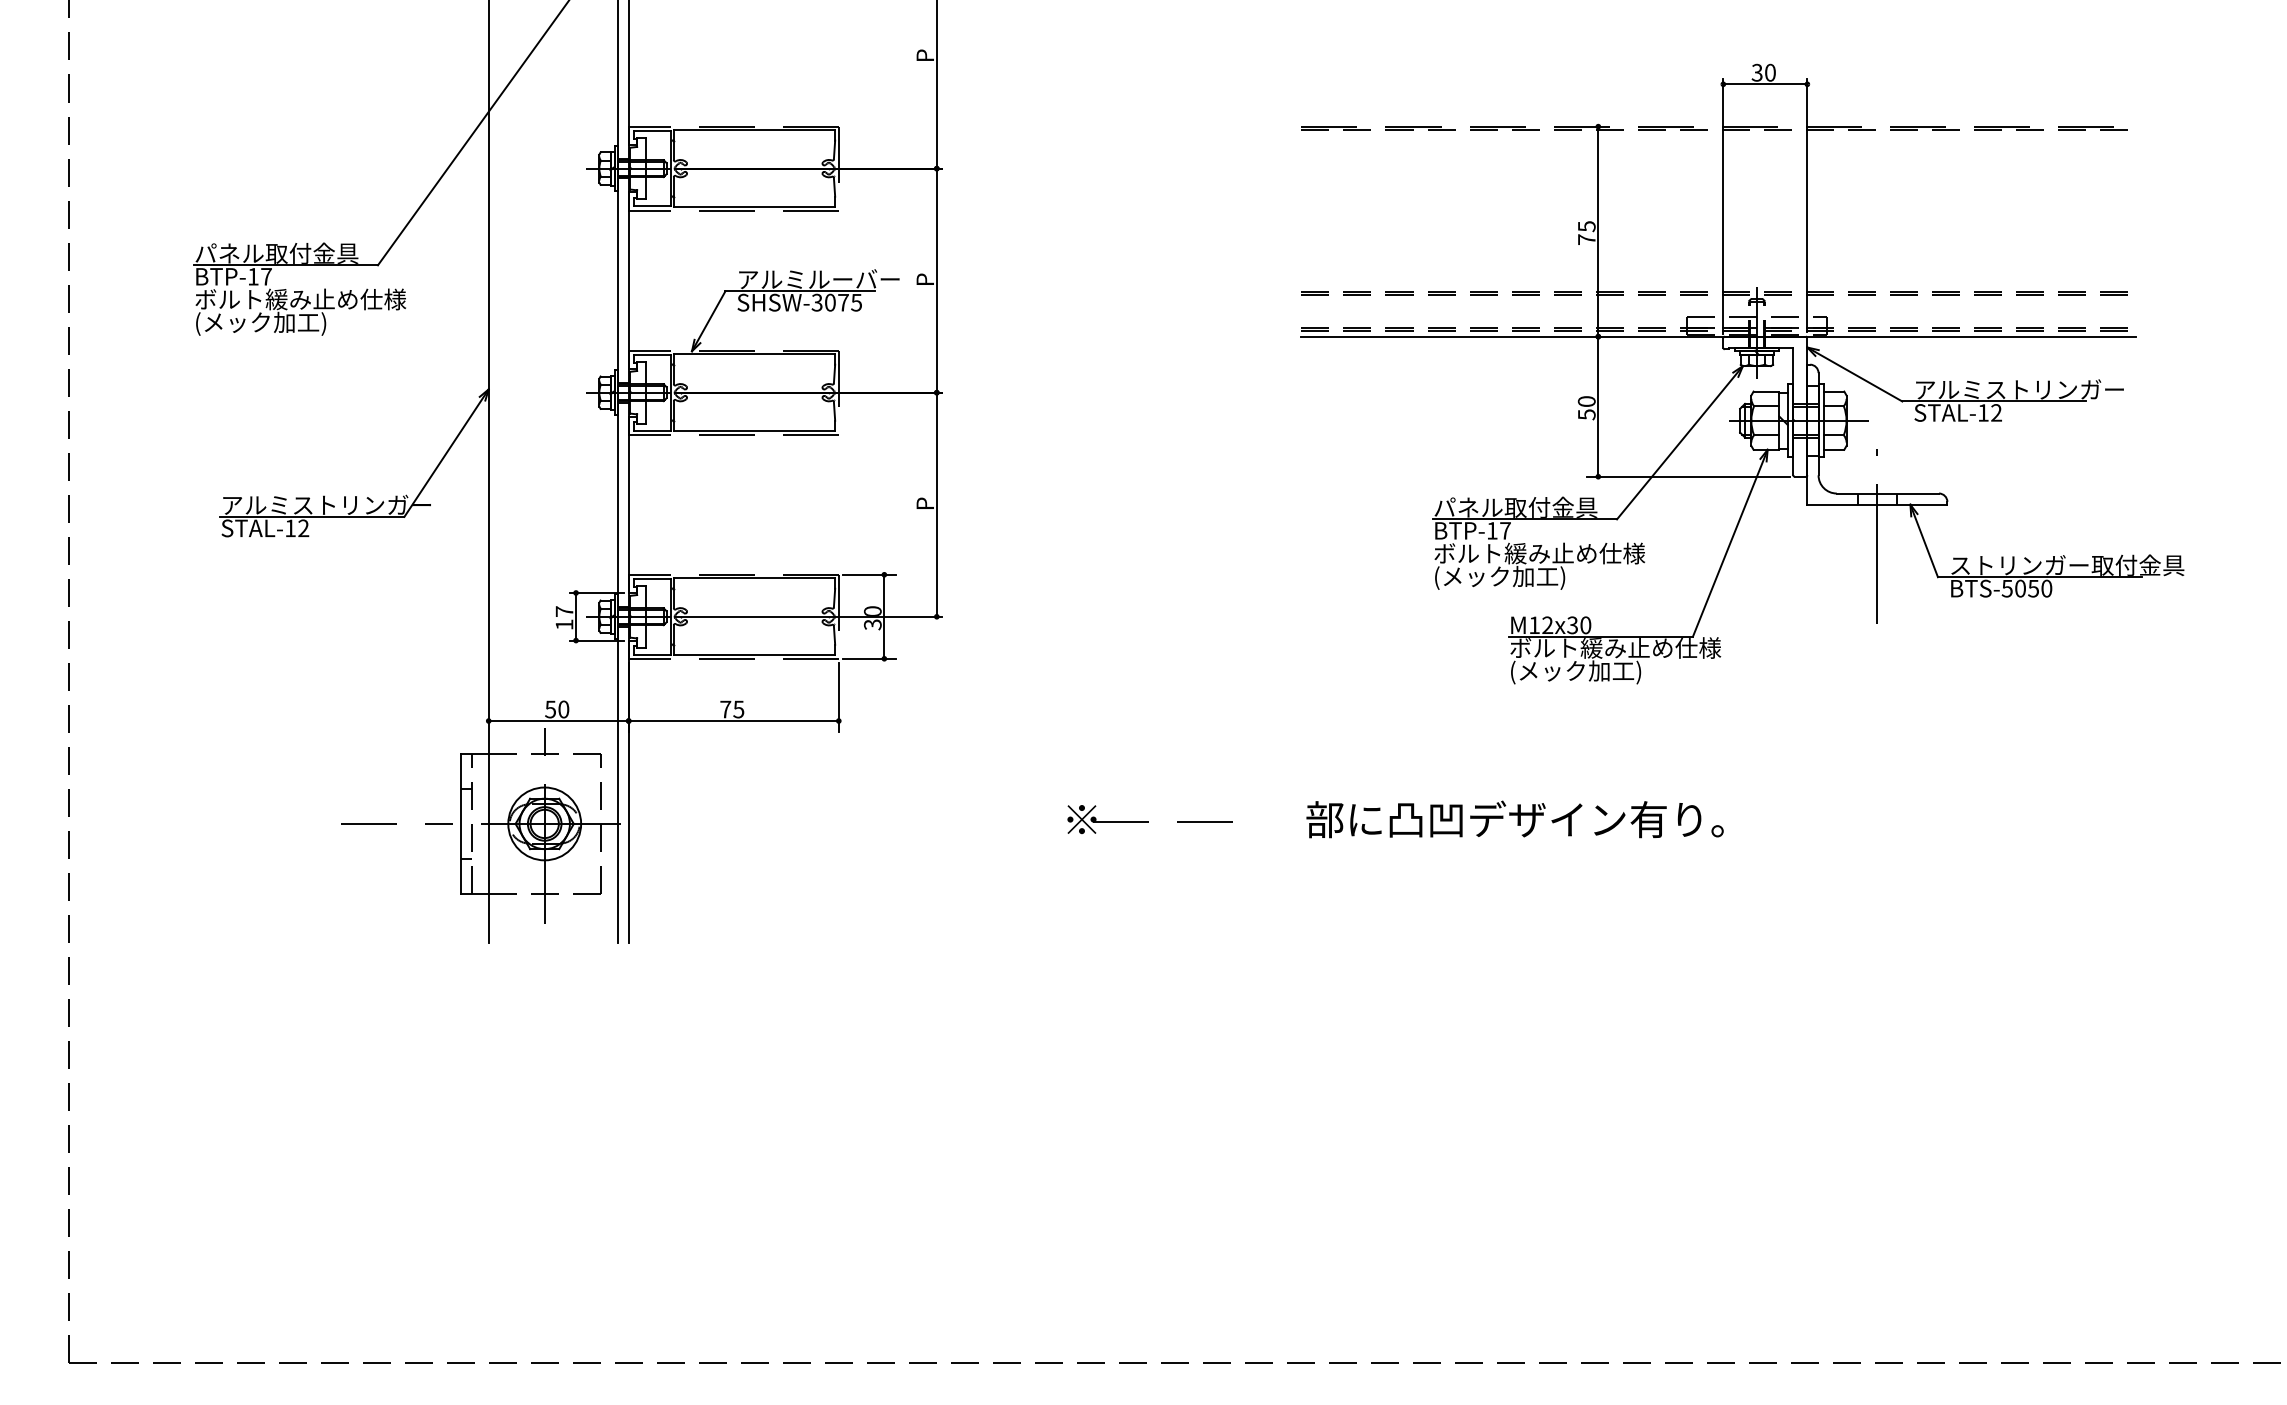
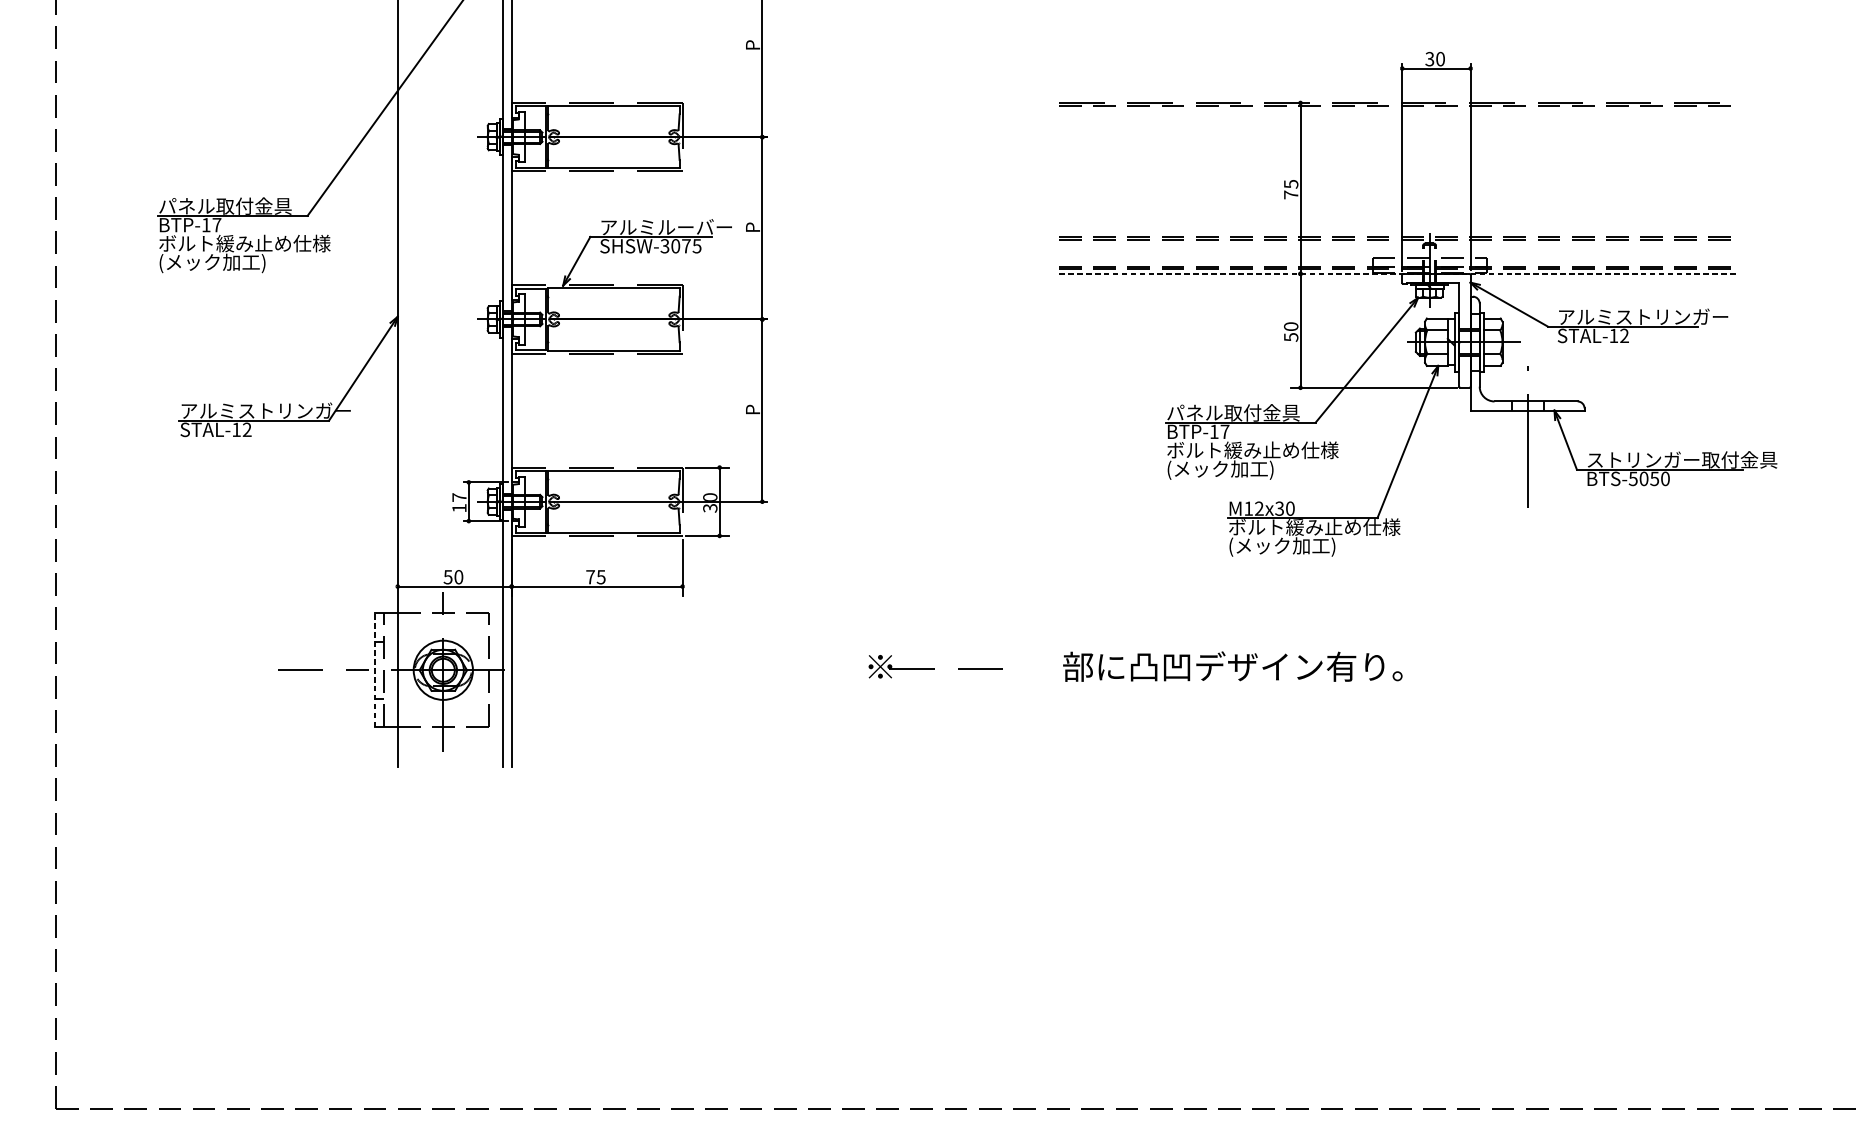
line: (1719, 336) -> (1399, 273), solid -> dashed
line: (460, 823) -> (374, 669), solid -> dashed

